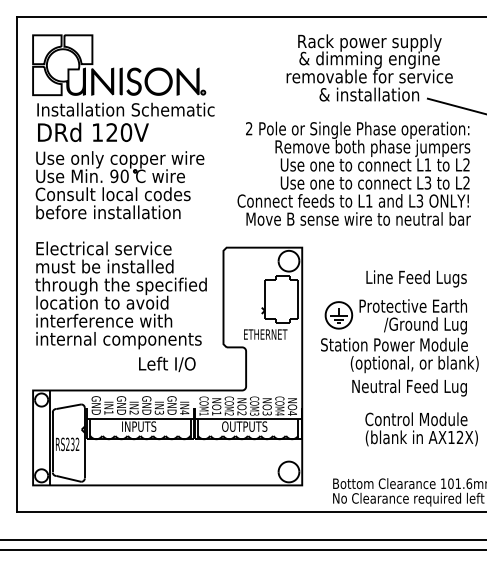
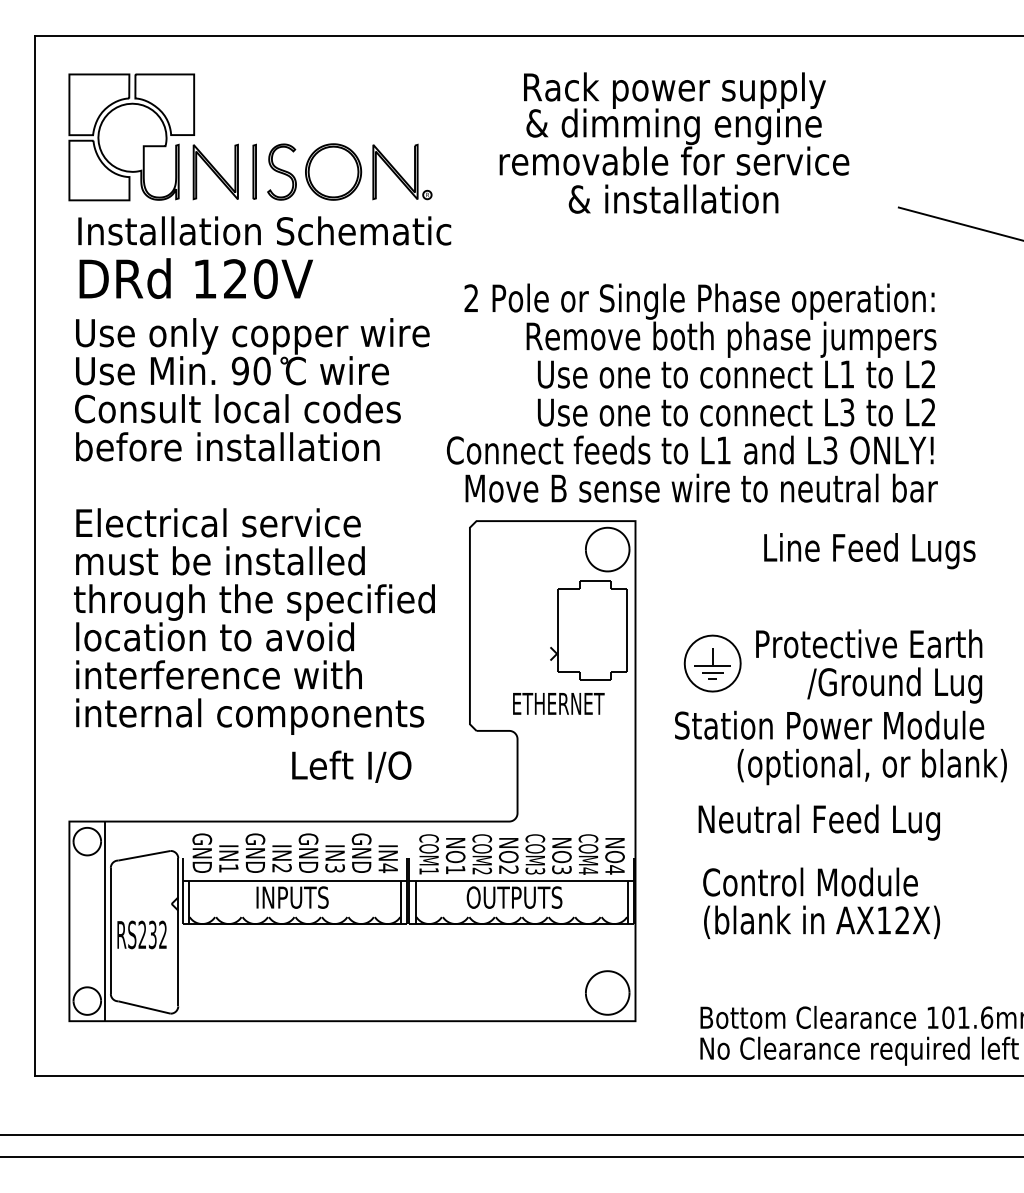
text: (369, 67) -> (673, 142), moved
text: (353, 173) -> (690, 392), moved
text: (416, 278) -> (869, 550), moved
text: (409, 387) -> (819, 821), moved
text: (421, 429) -> (821, 903), moved

